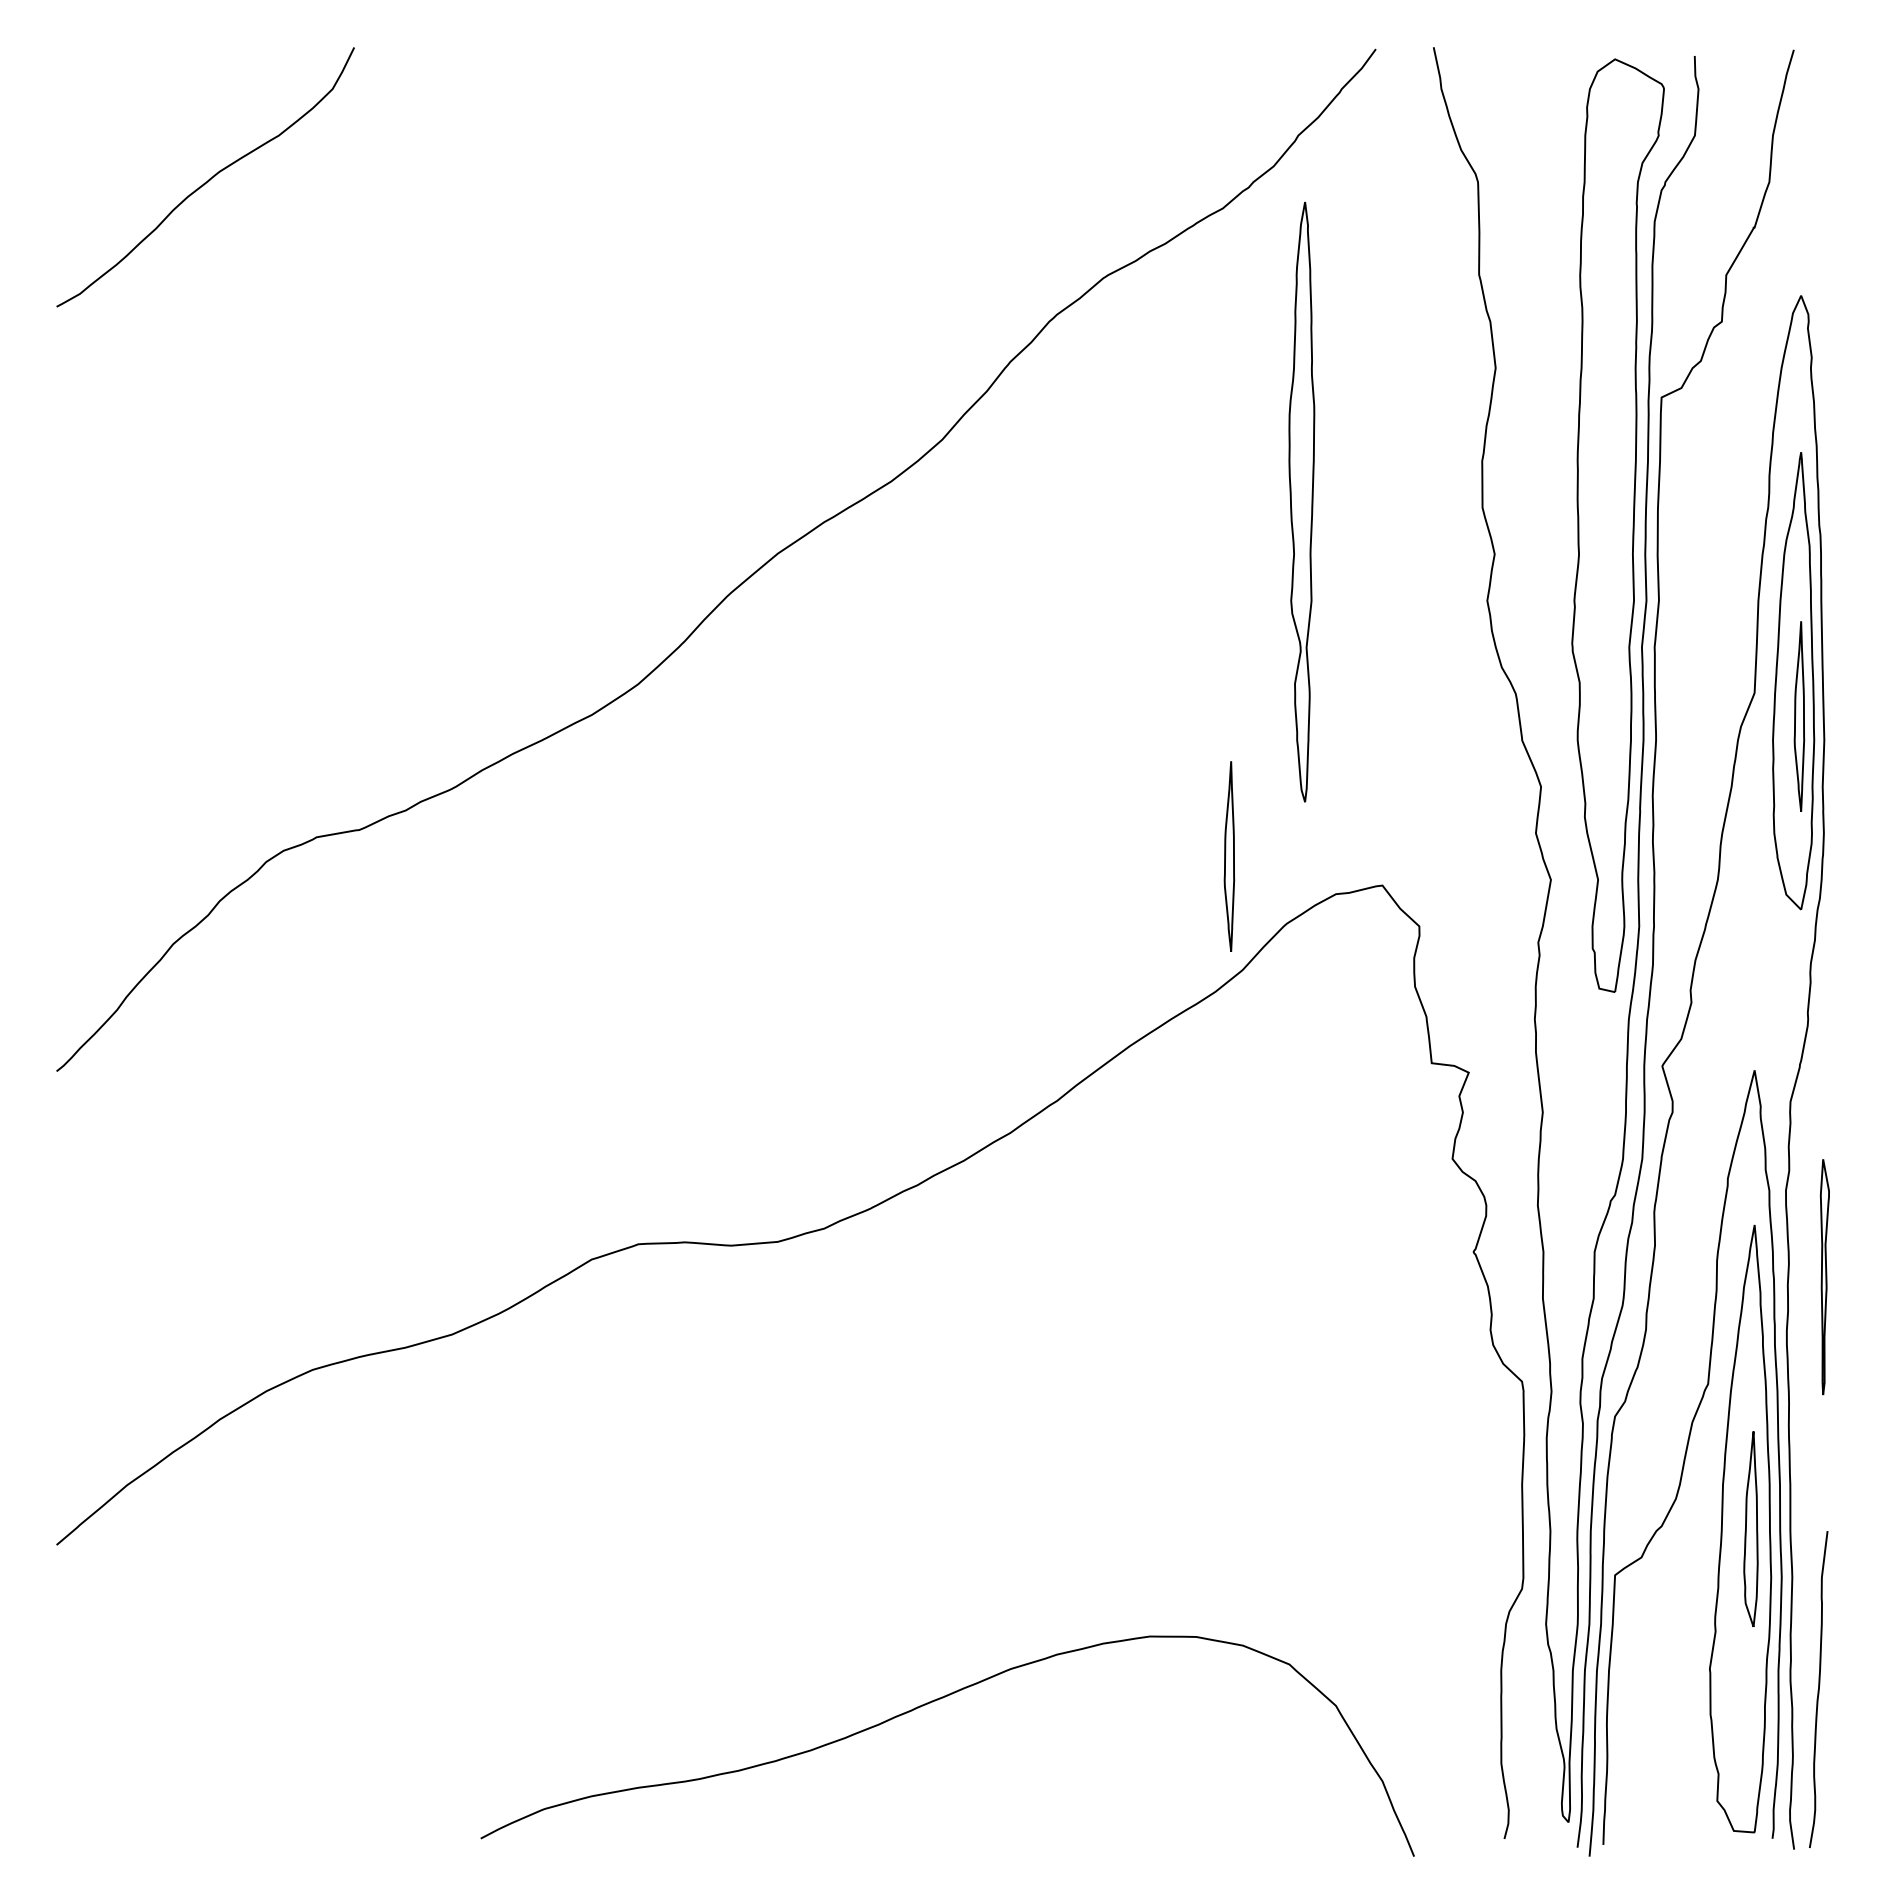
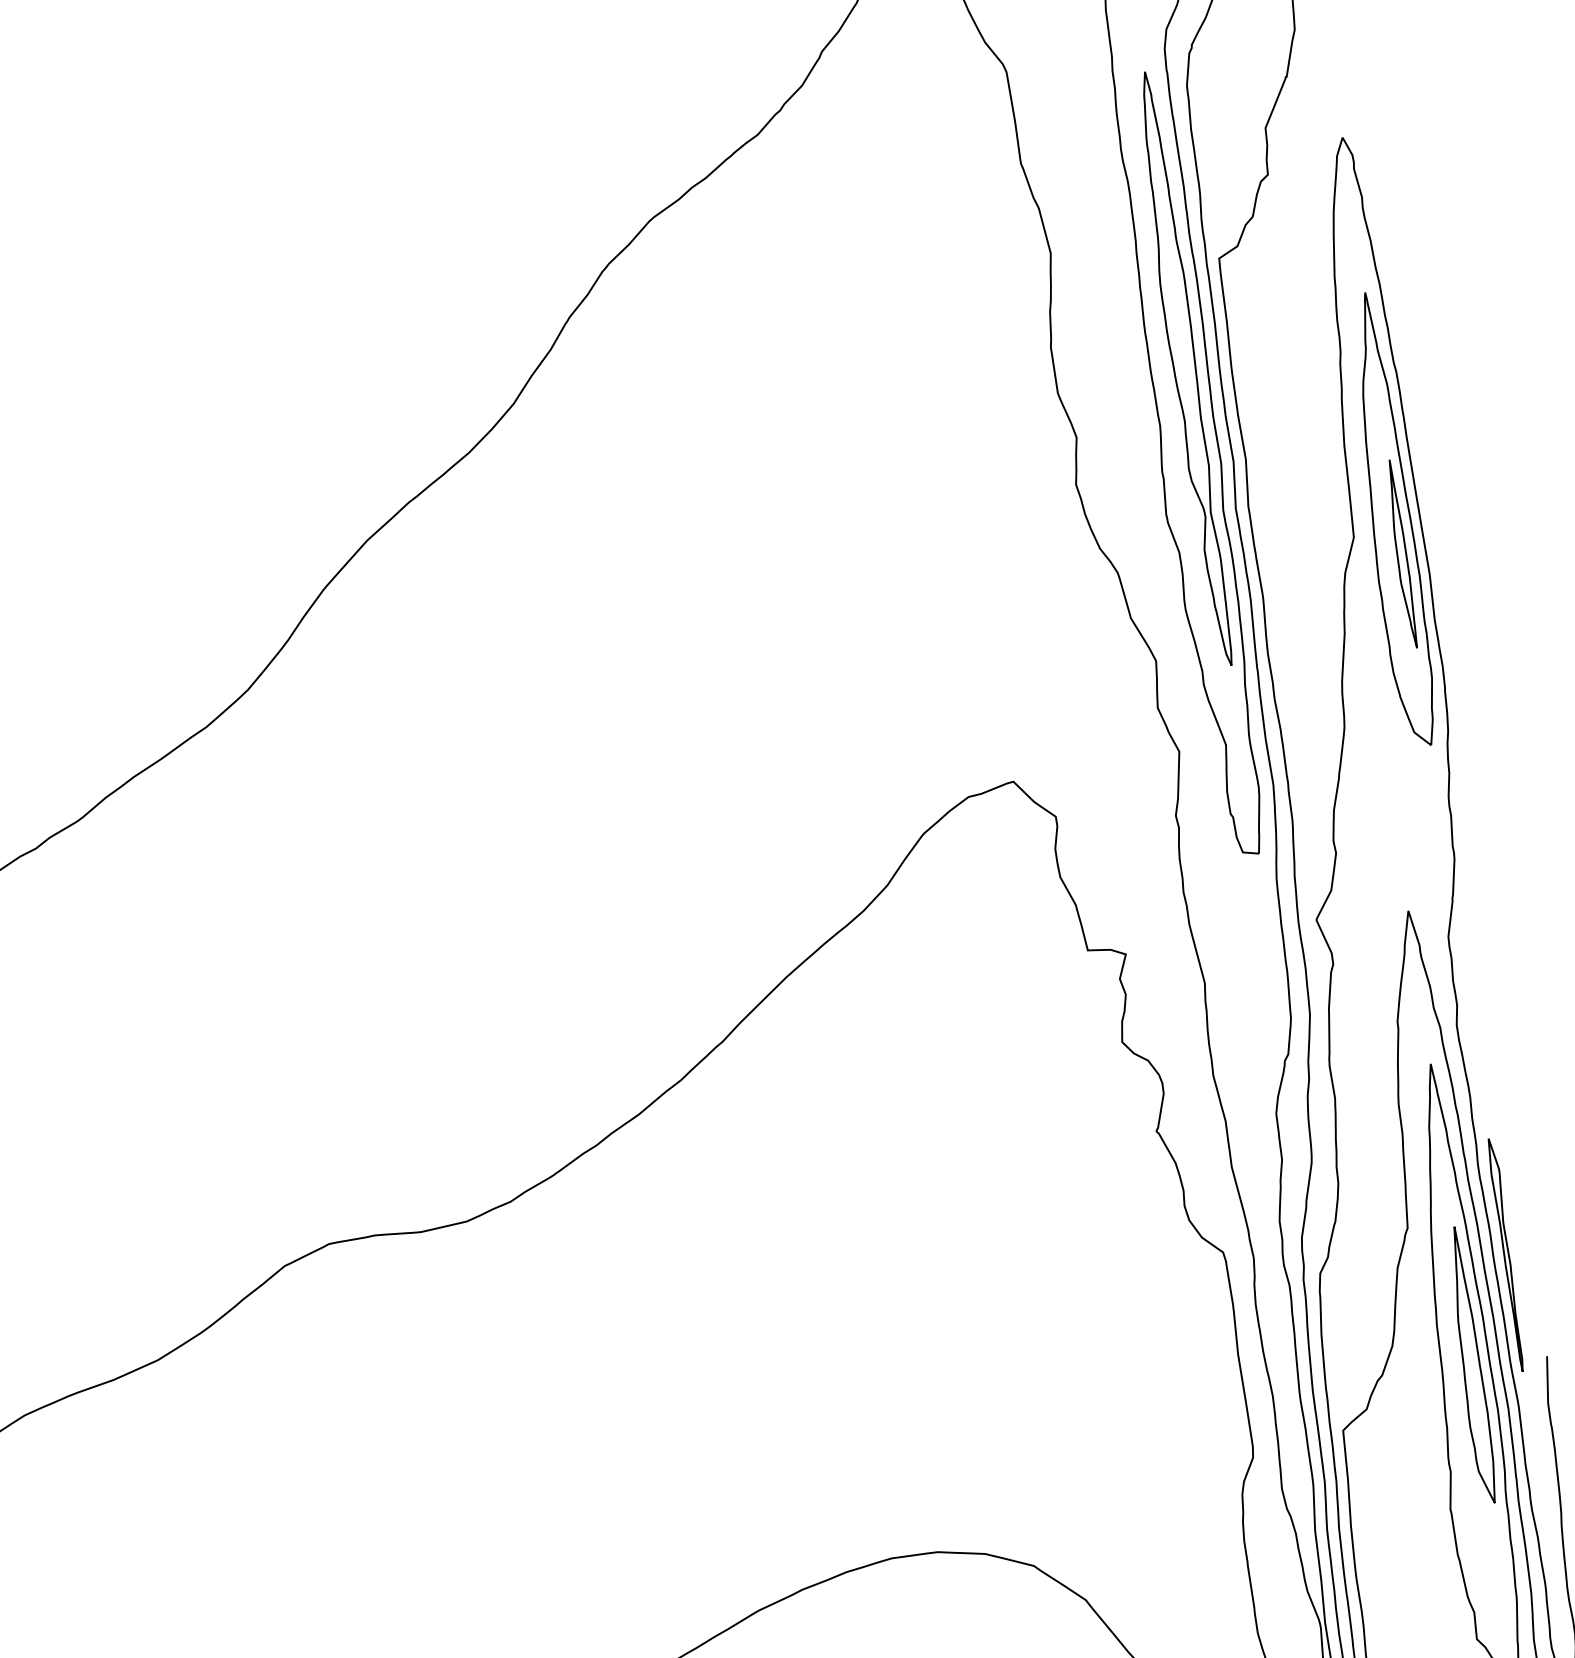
part: (1301, 502) -> (1184, 369), moved
part: (1229, 856) -> (857, 775), removed
part: (1824, 1277) -> (1507, 1255), moved
part: (1750, 1528) -> (1470, 1364), size x1.43

